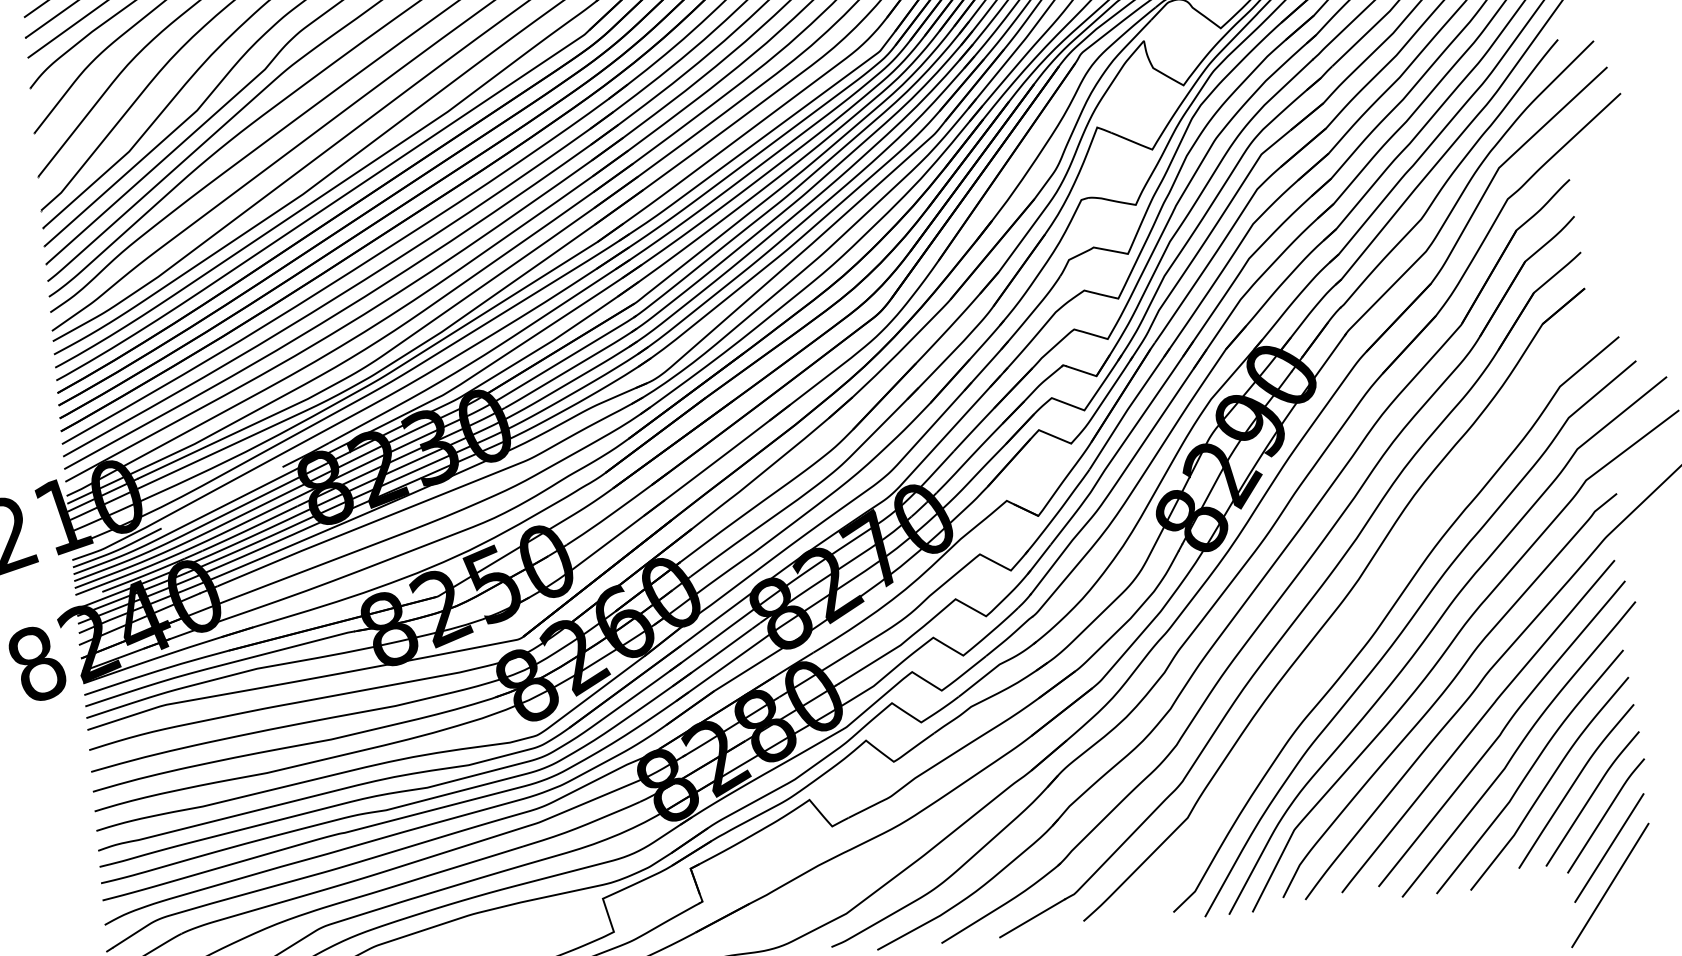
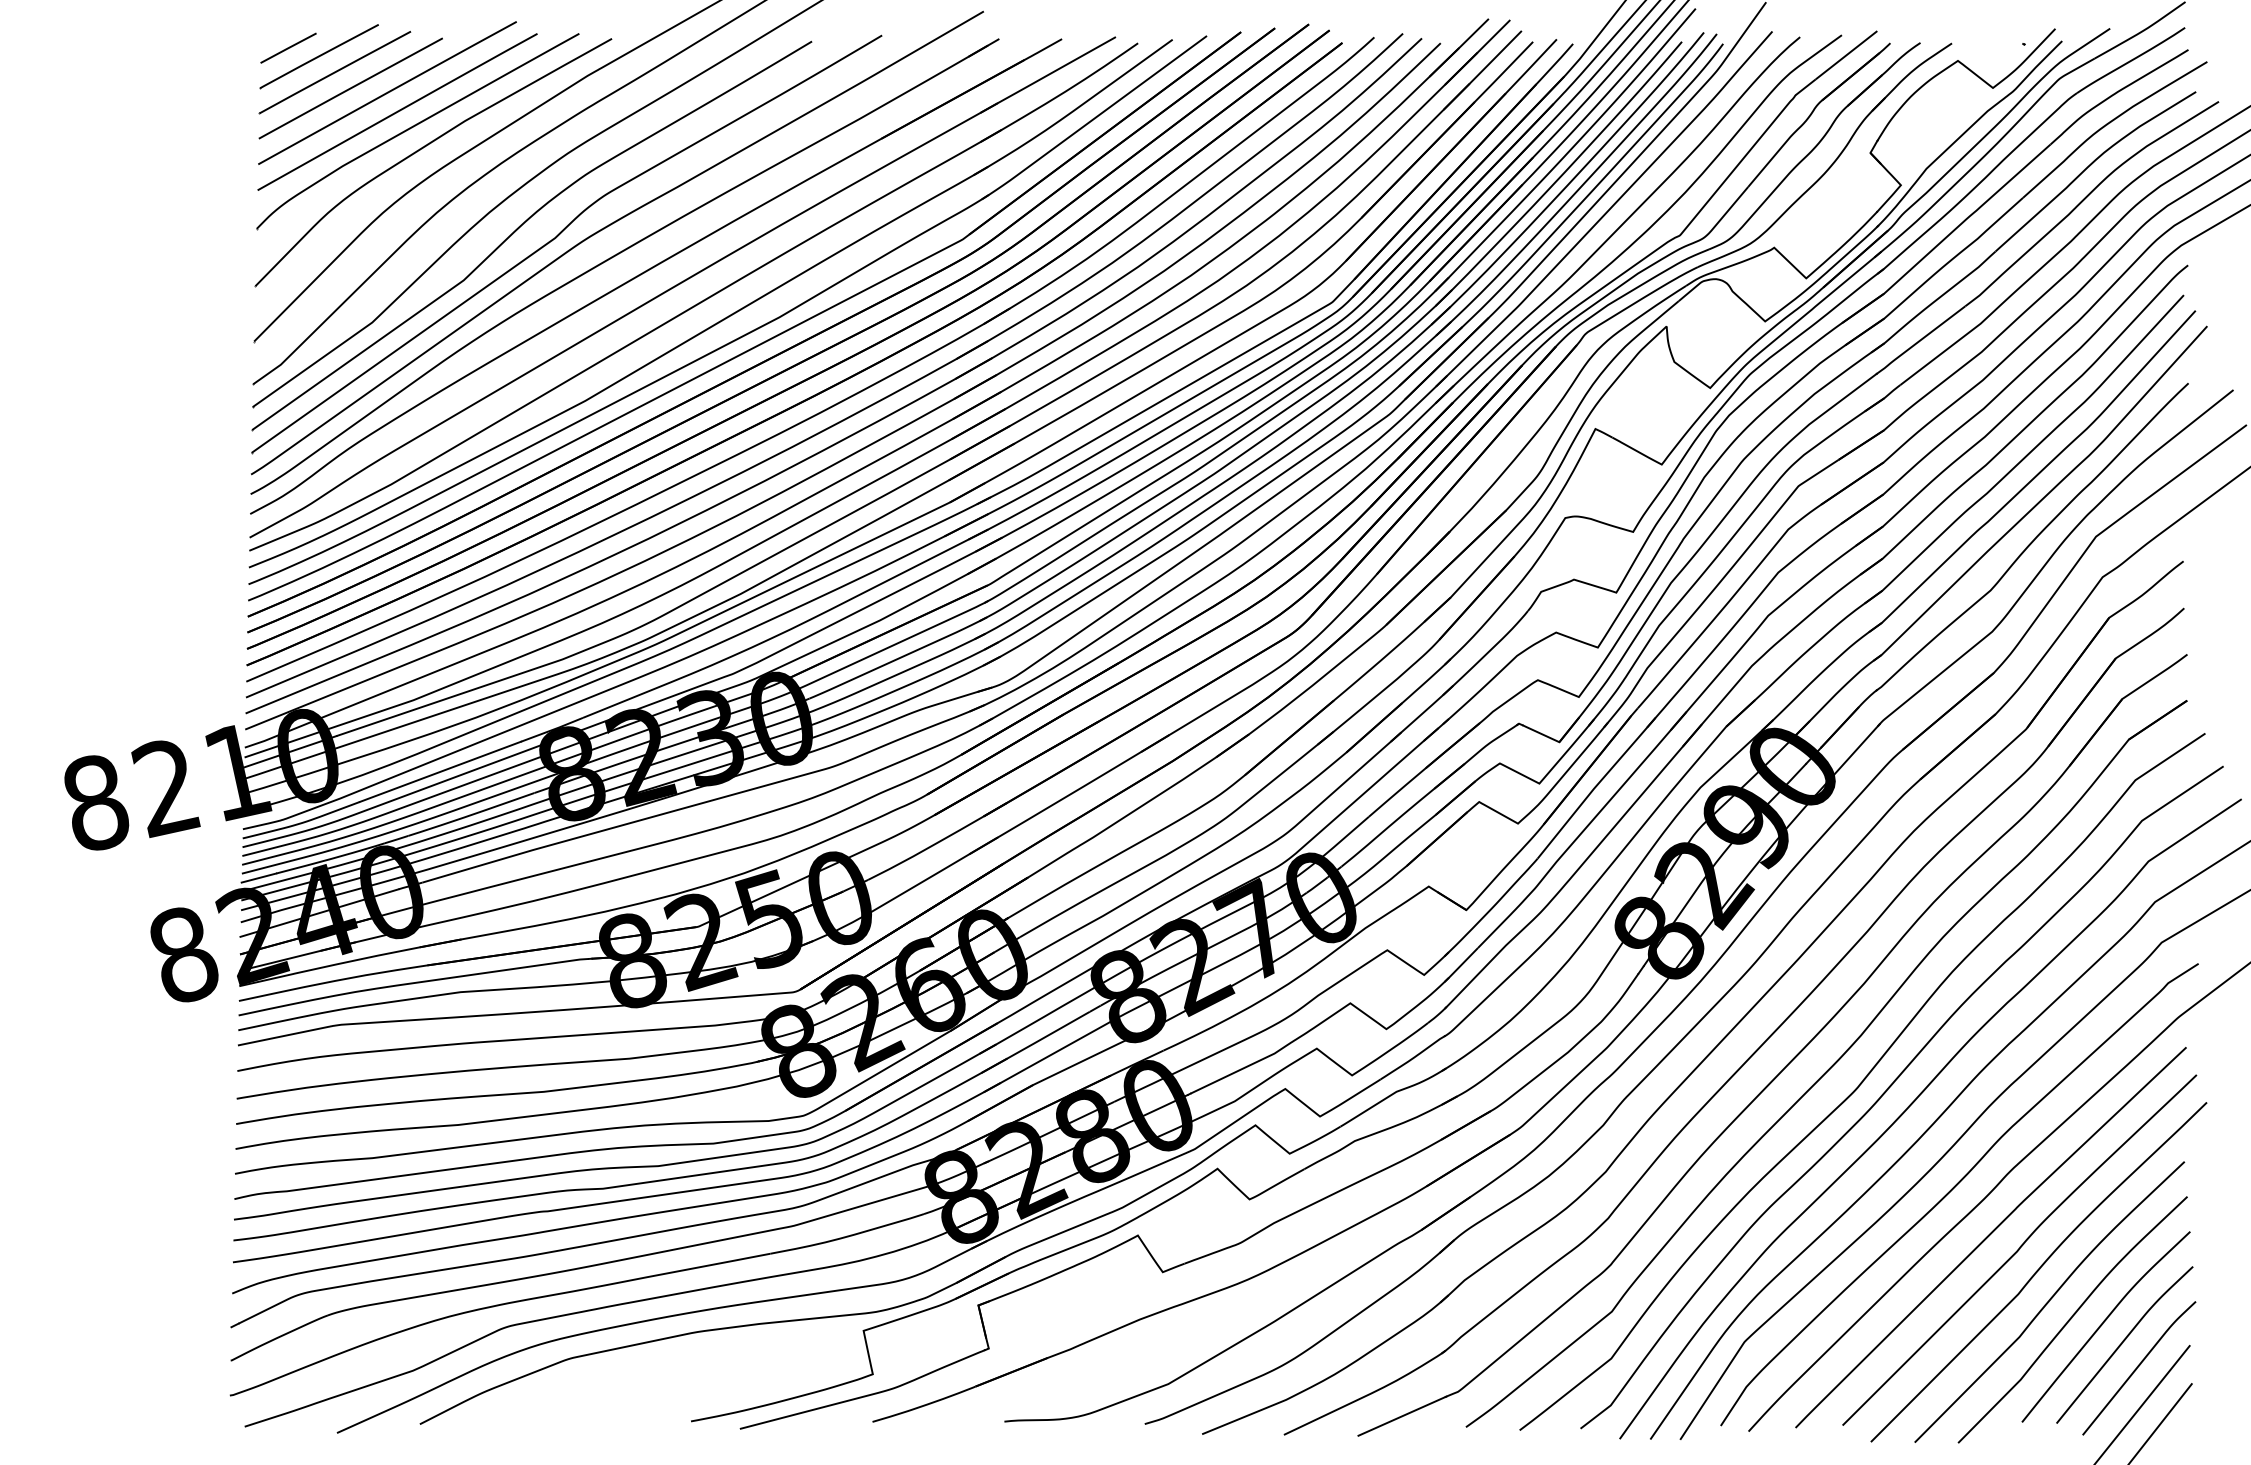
line: (221, 497) -> (439, 771), added
line: (88, 596) -> (258, 877), added
curve: (1363, 615) -> (1862, 1081), added

